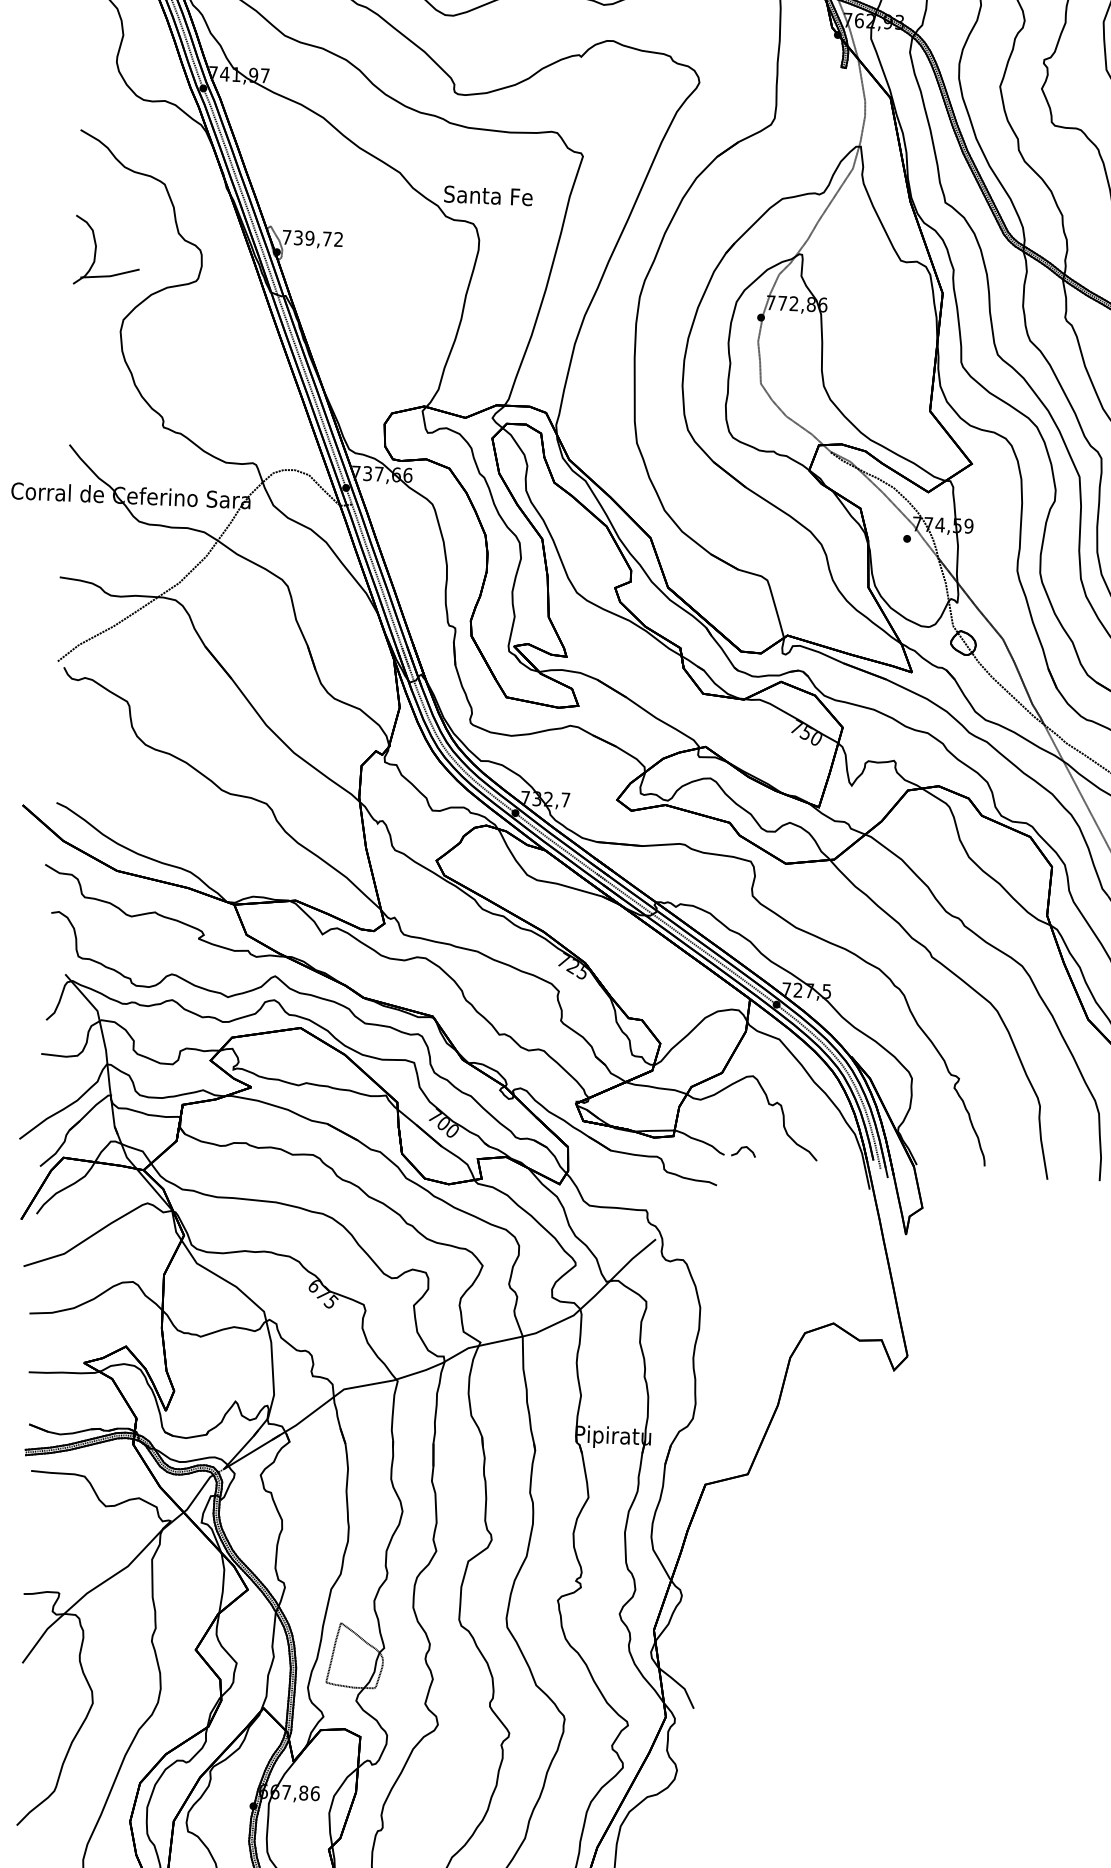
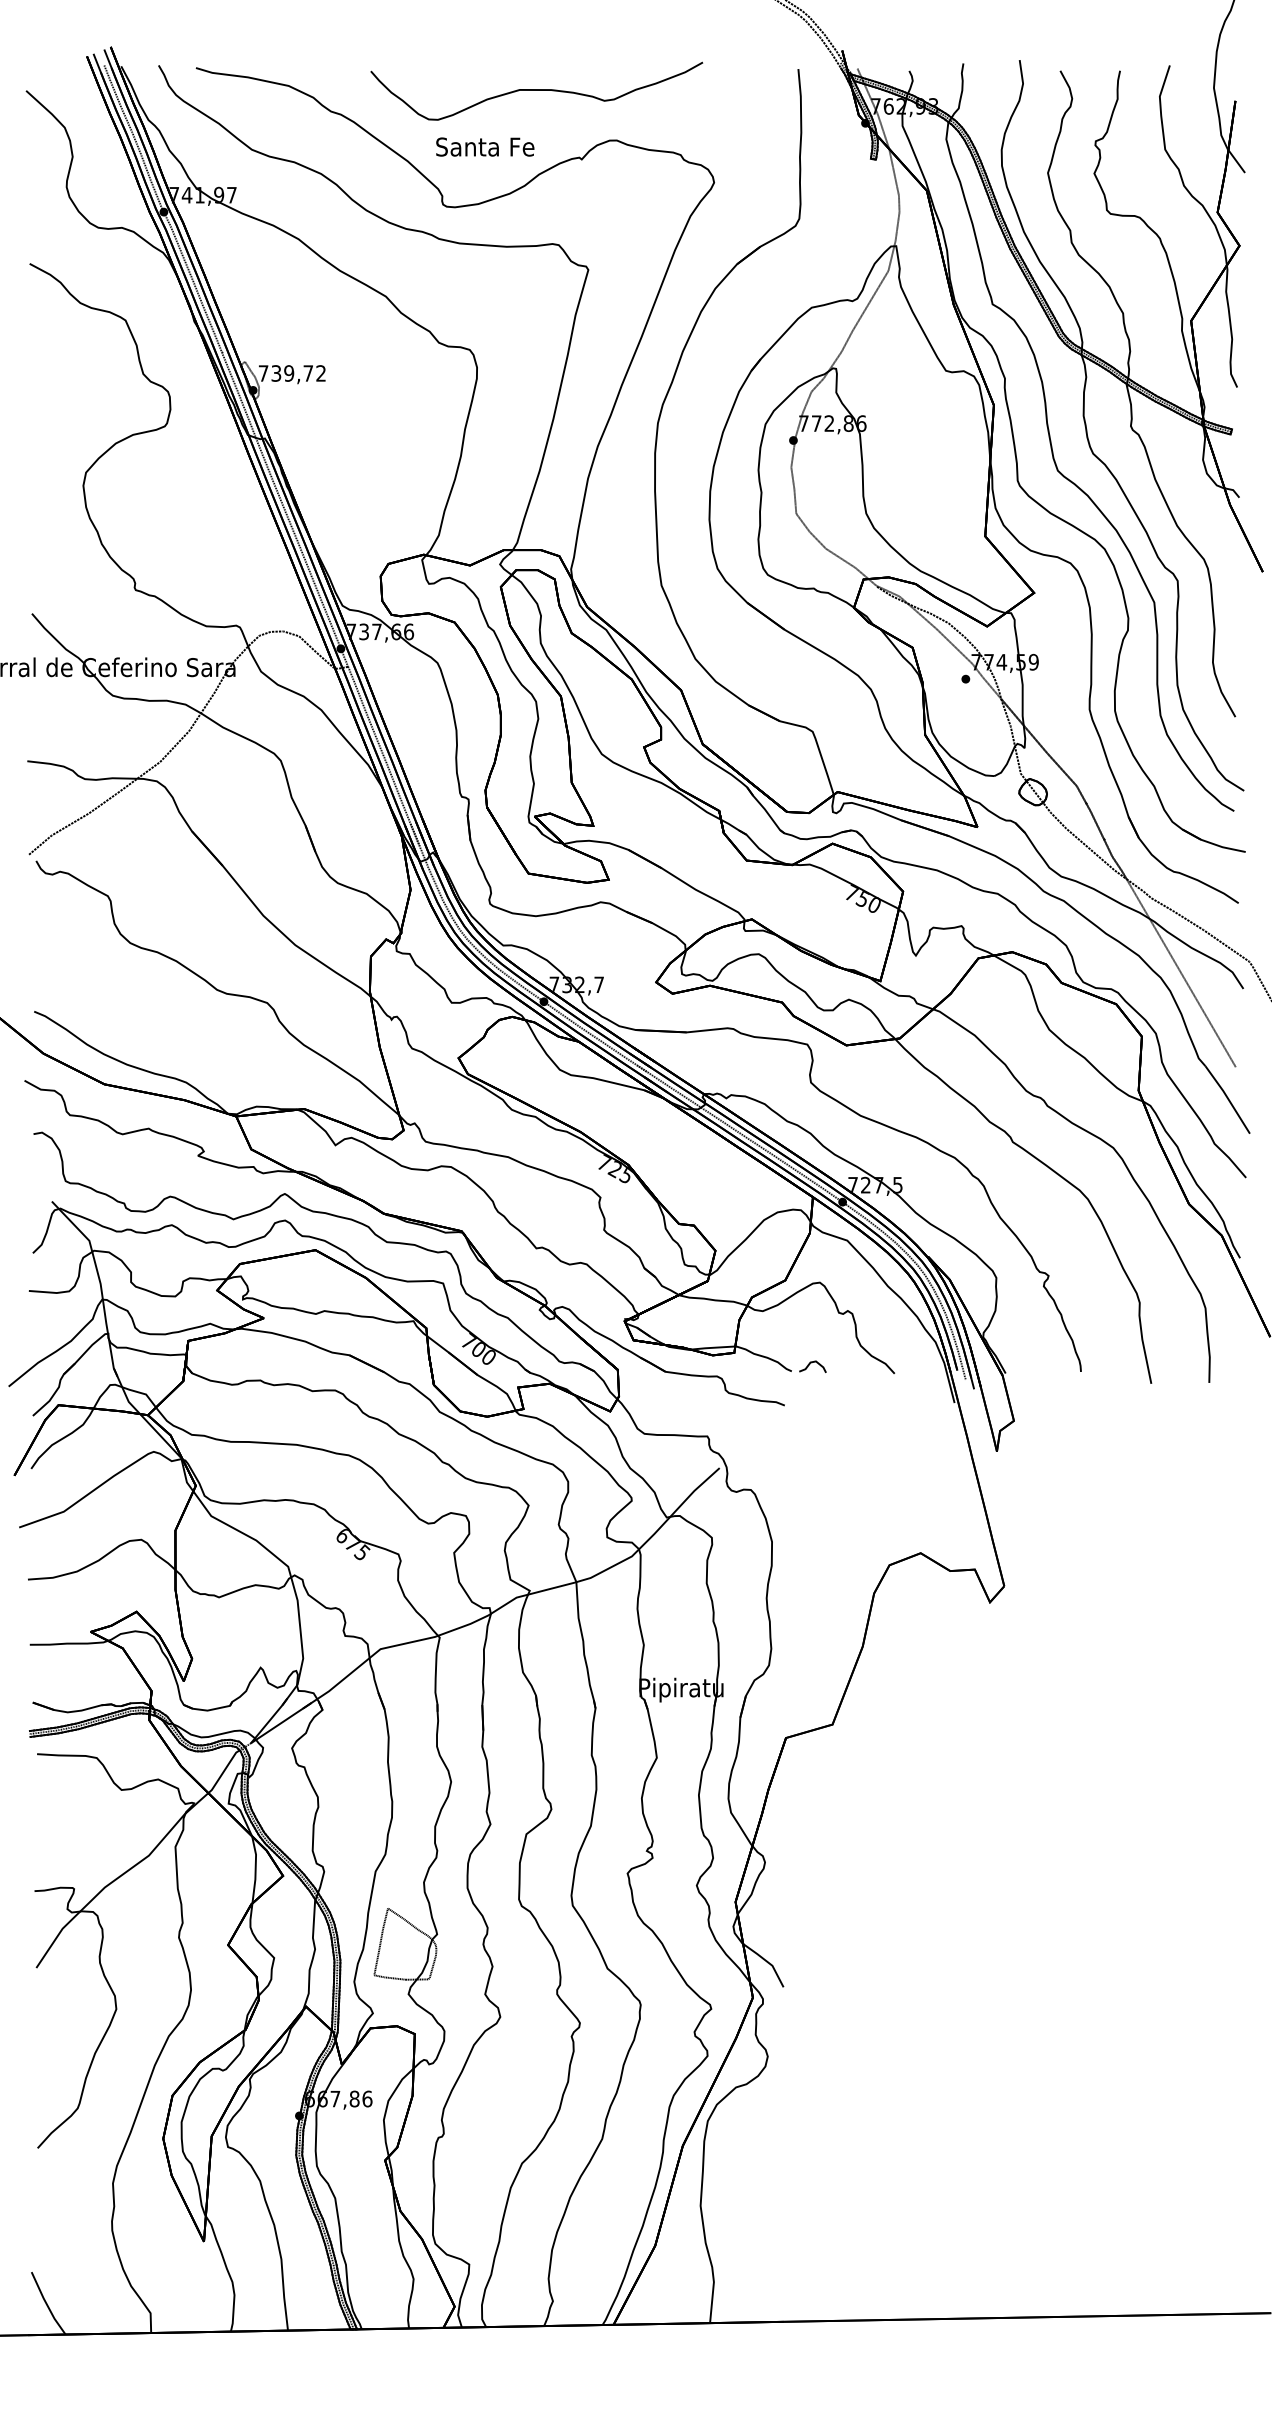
text: (488, 195) -> (485, 146), moved
part: (97, 246) -> (53, 392), removed

